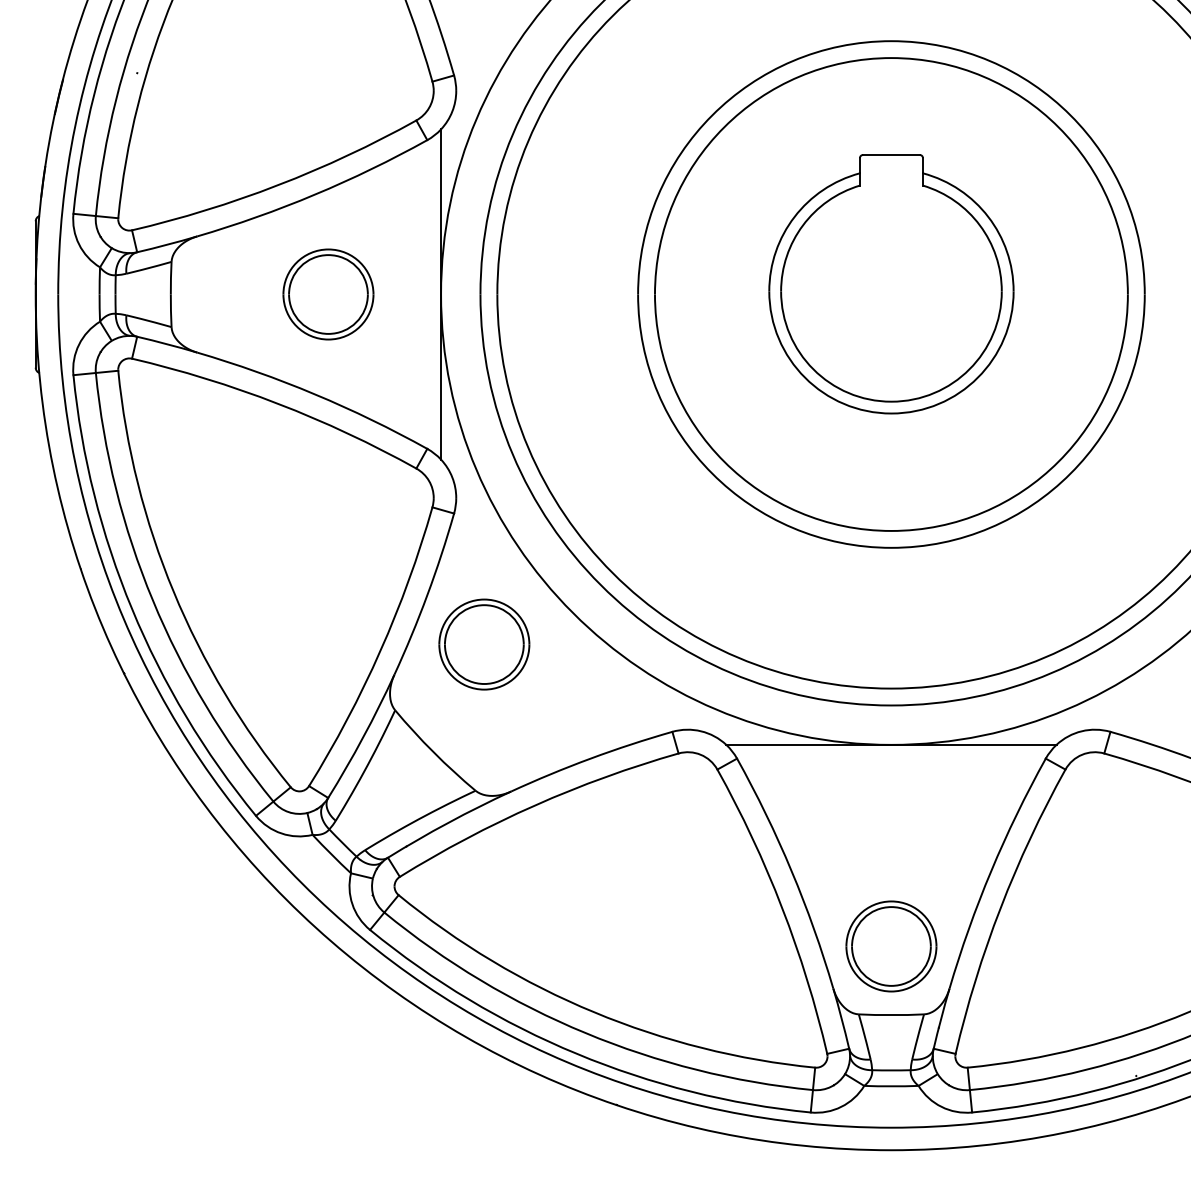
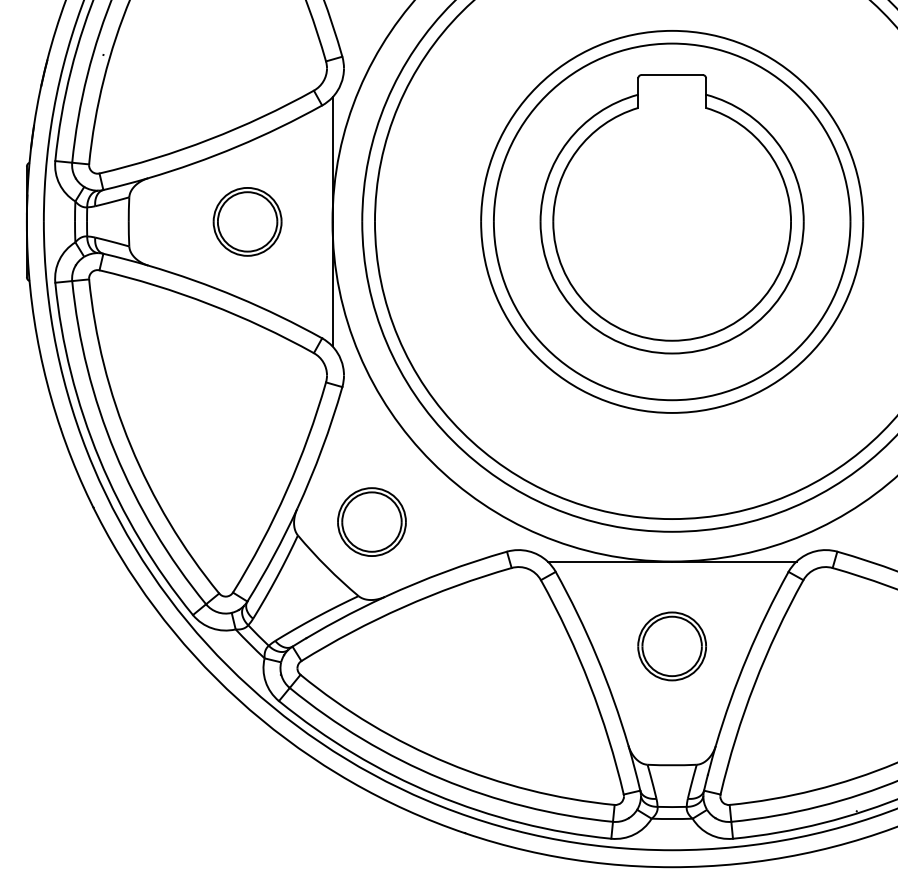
part: (891, 283) -> (672, 213), size x1.43
part: (484, 644) -> (372, 522), moved
part: (891, 946) -> (672, 646), moved

